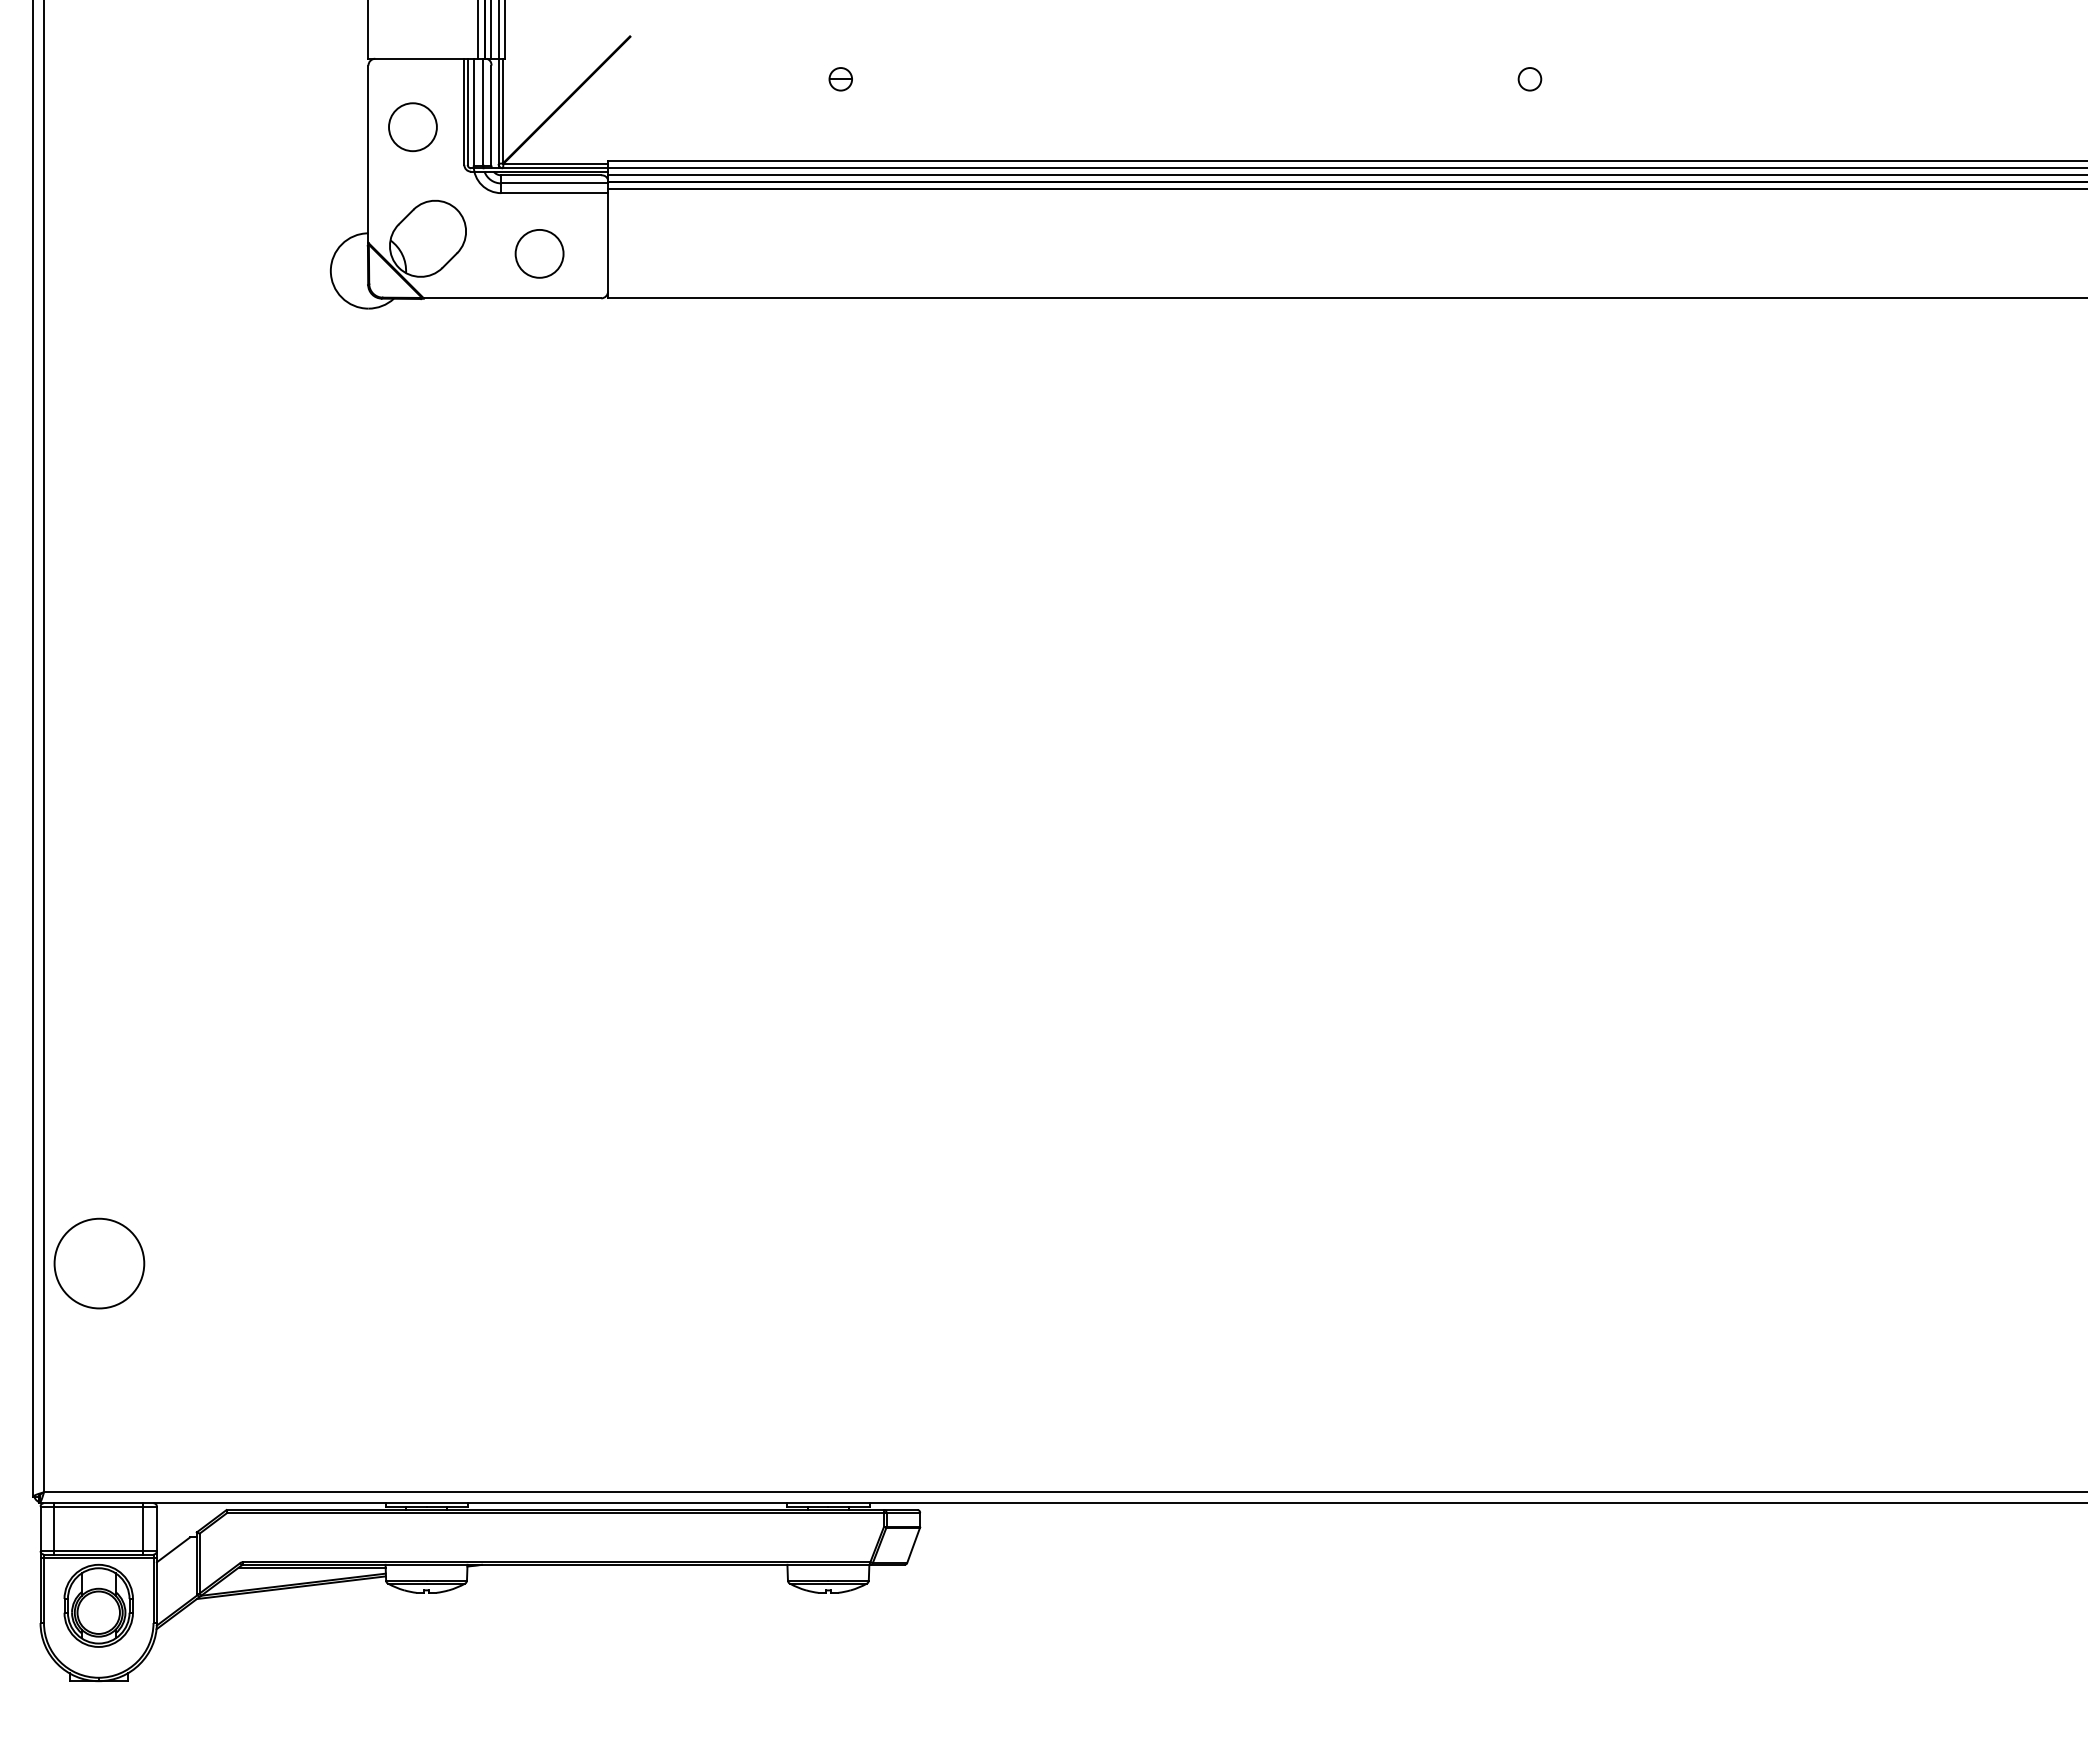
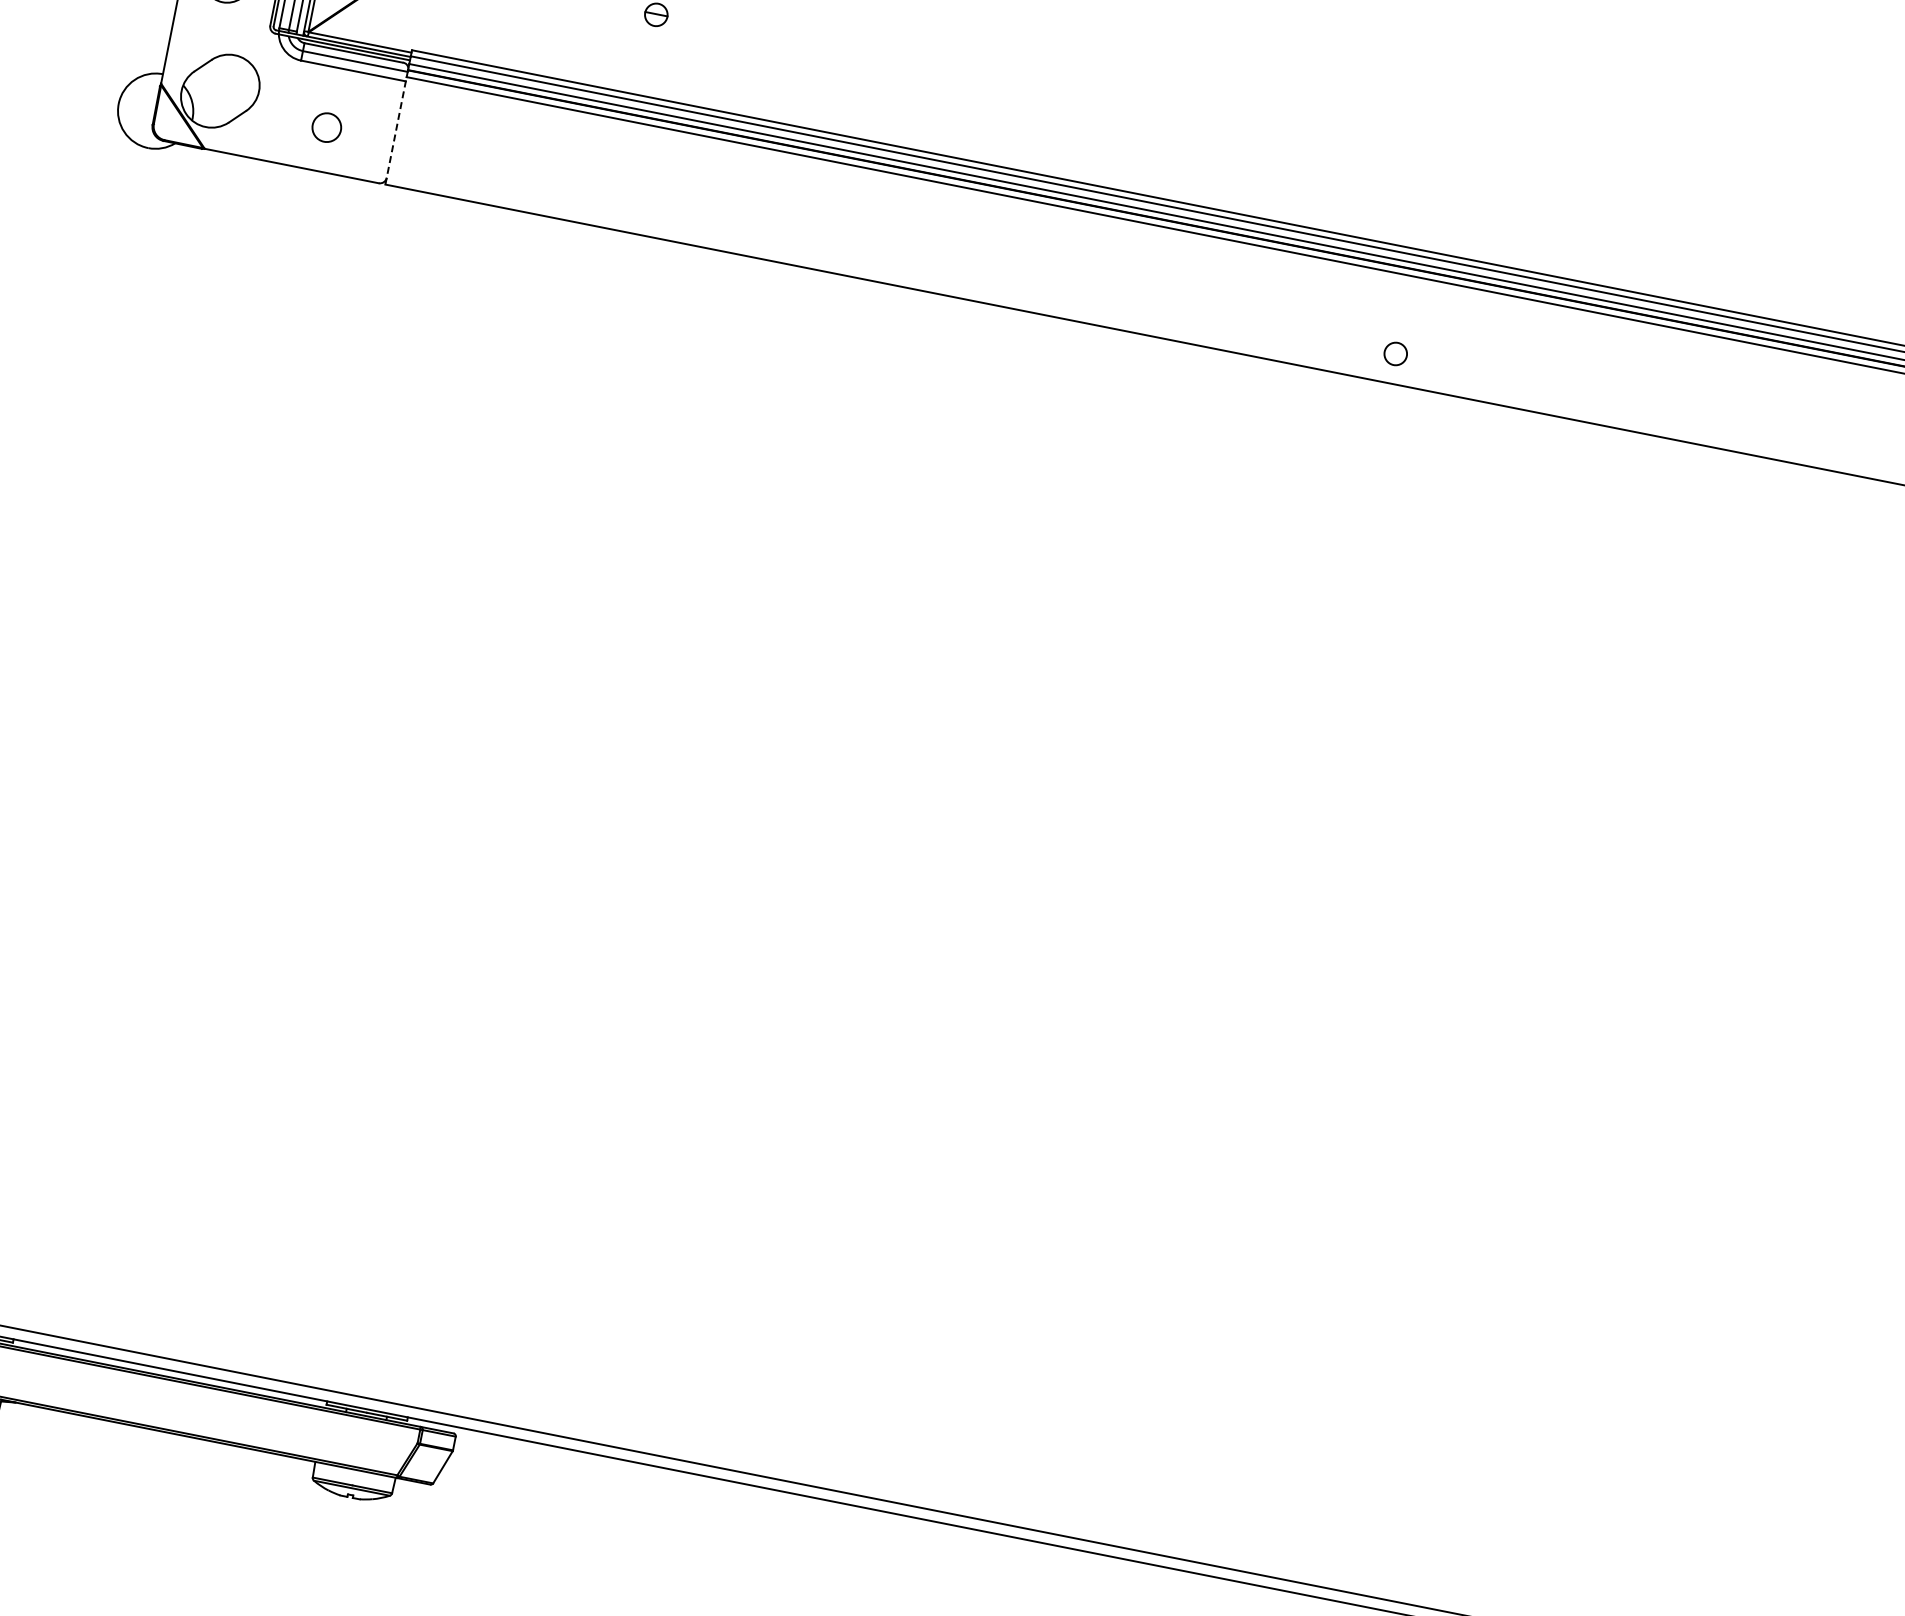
circle: (1529, 79) -> (1395, 354), moved
line: (608, 243) -> (396, 130), solid -> dashed
circle: (539, 253) -> (326, 127), size x0.6

